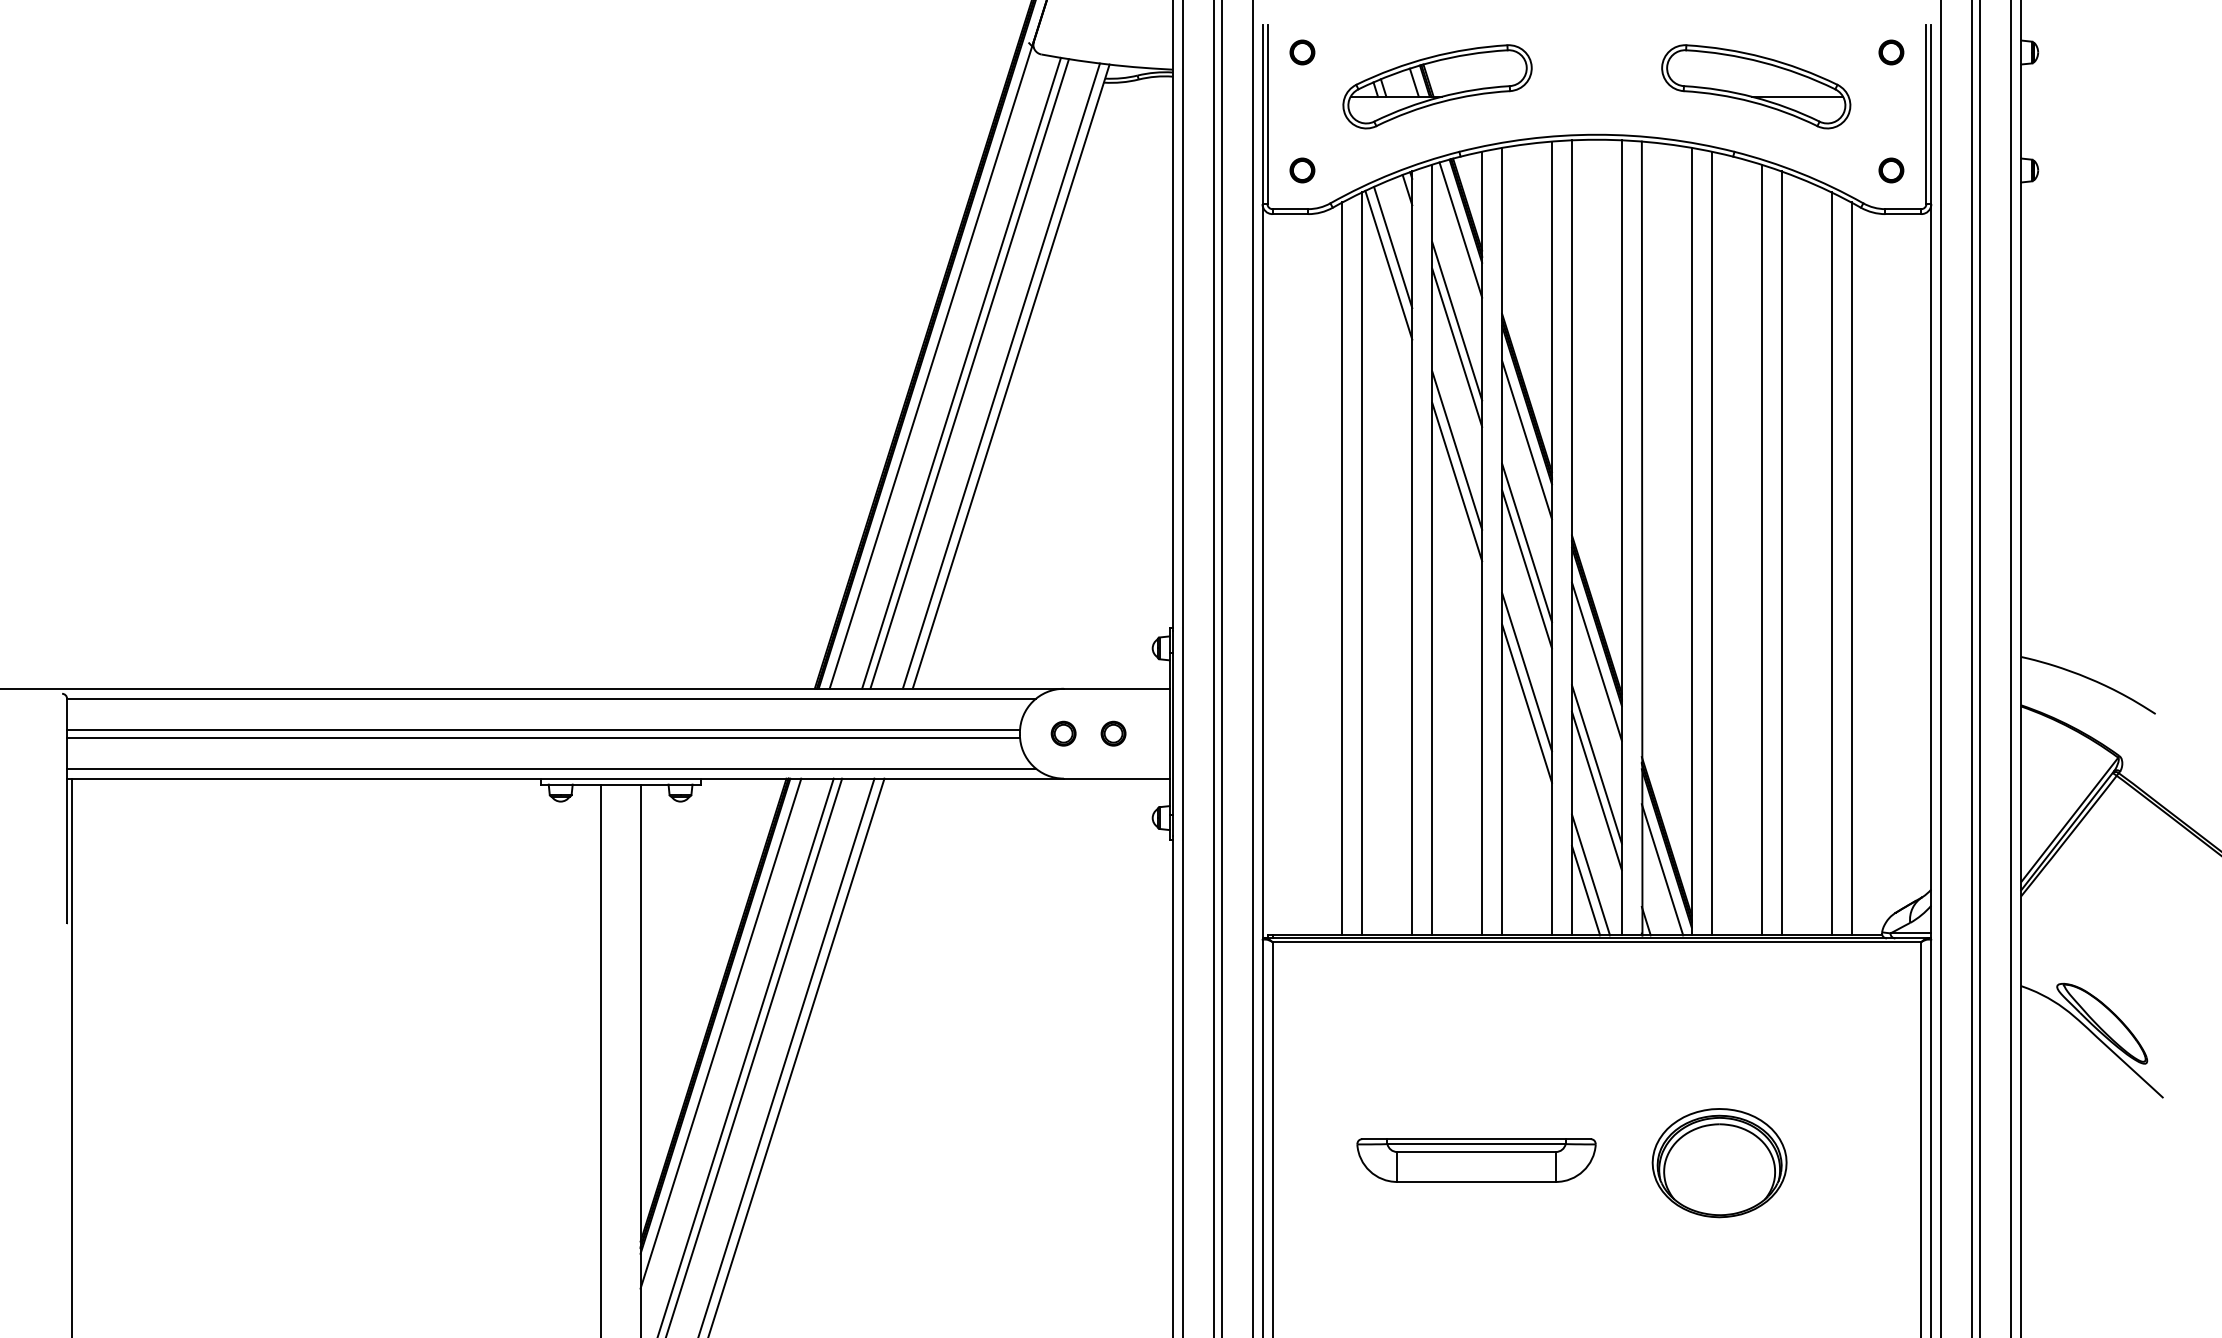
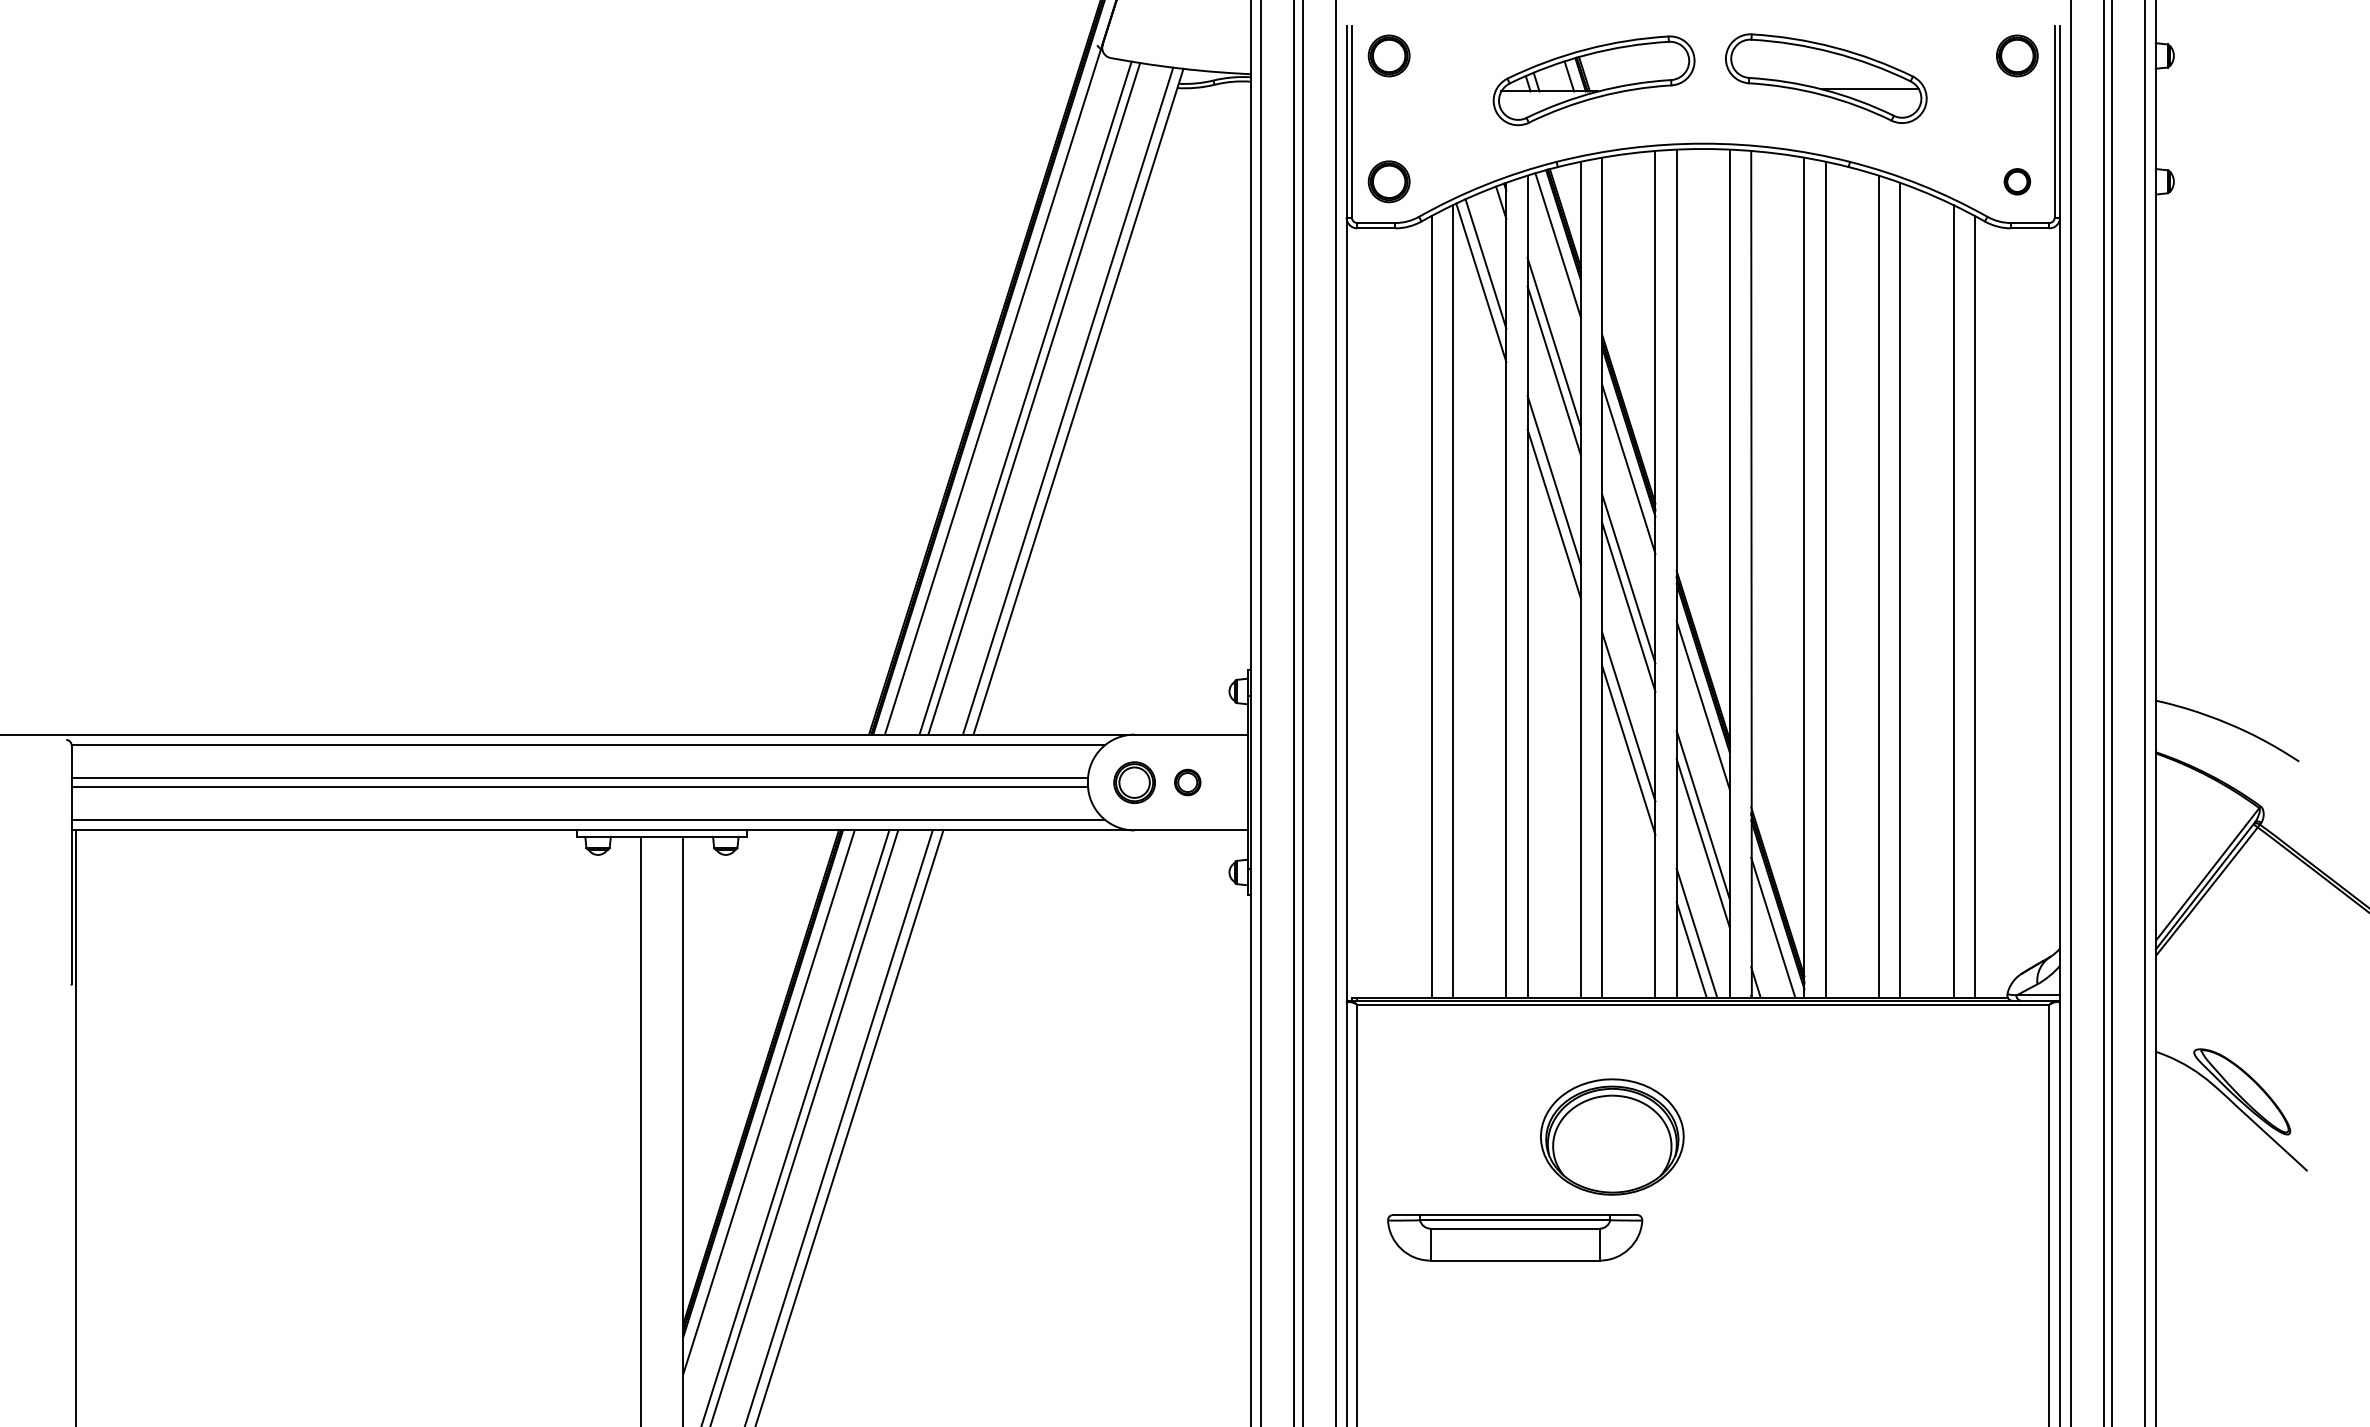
part: (1302, 52) -> (1389, 55), size x1.6
part: (1891, 52) -> (2017, 55), size x1.6
part: (1437, 86) -> (1594, 80), moved
part: (1756, 86) -> (1826, 78), moved
part: (1302, 170) -> (1389, 181), size x1.6
part: (1063, 733) -> (1134, 782), size x1.6
part: (1476, 1160) -> (1515, 1237), moved
part: (1719, 1163) -> (1612, 1137), moved

